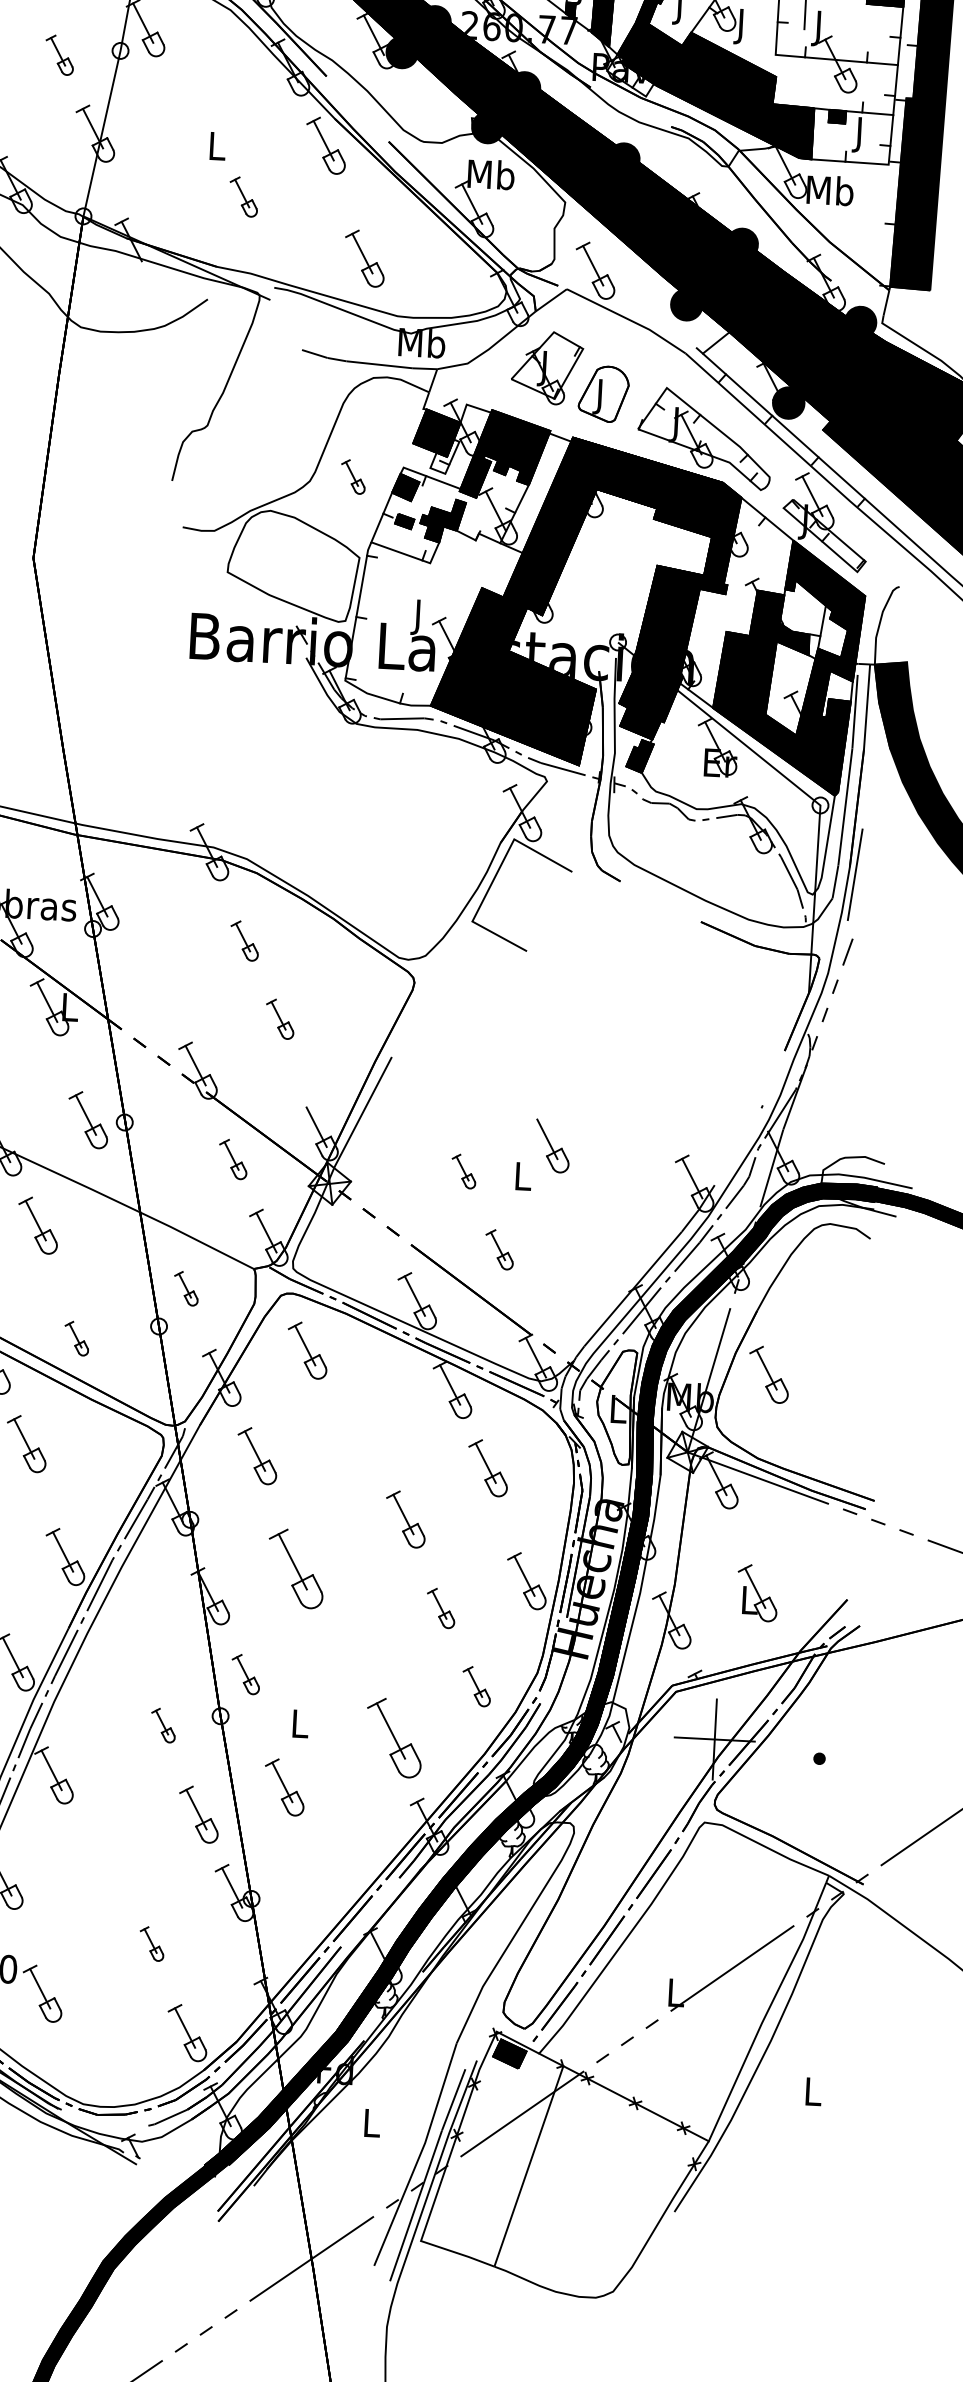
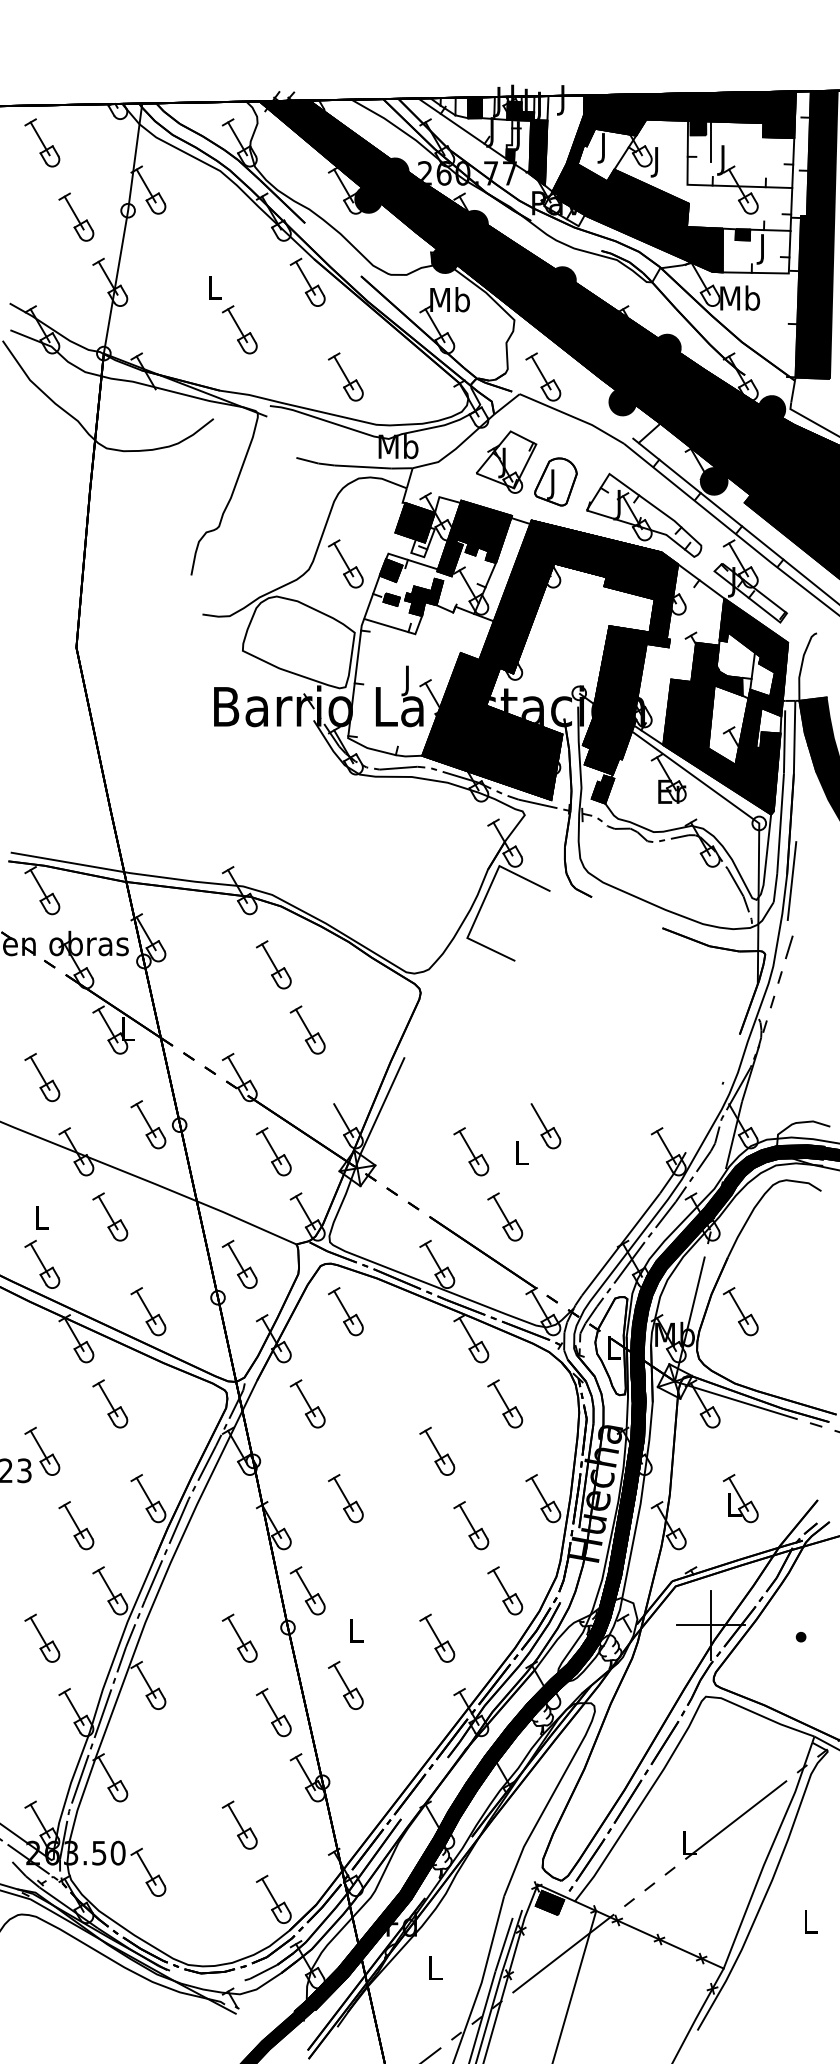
part: (59, 54) -> (76, 216), size x1.43
part: (243, 196) -> (239, 329), size x1.43
part: (352, 476) -> (345, 563), size x1.67
part: (244, 940) -> (273, 964), size x1.43
part: (280, 1018) -> (307, 1029), size x1.43
part: (232, 1159) -> (273, 1151), size x1.43
part: (464, 1171) -> (471, 1151), size x1.67
part: (499, 1249) -> (505, 1216), size x1.43
part: (186, 1287) -> (239, 1263), size x1.67
part: (76, 1338) -> (148, 1311), size x1.67
part: (295, 1568) -> (345, 1498), size x0.71
part: (441, 1608) -> (471, 1525), size x1.43
part: (245, 1674) -> (307, 1590), size x1.43
part: (477, 1686) -> (505, 1590), size x1.43
part: (163, 1724) -> (239, 1637), size x1.67
part: (394, 1736) -> (437, 1637), size x0.71
part: (151, 1943) -> (239, 1824), size x1.67

